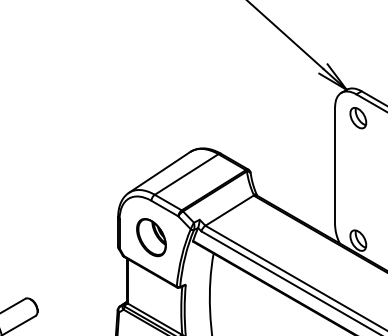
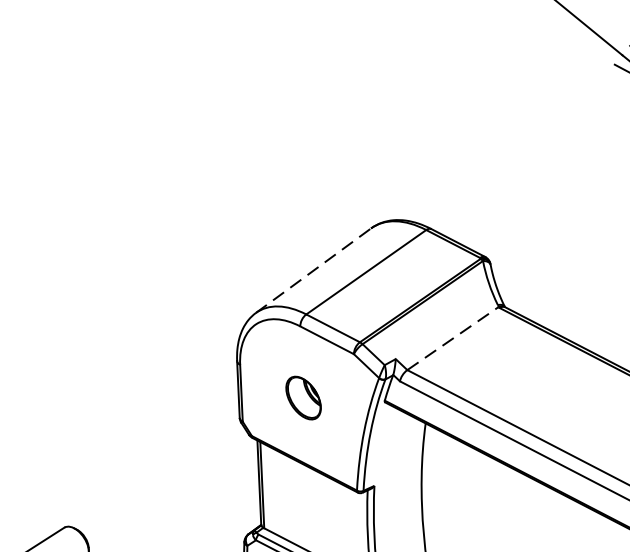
line: (159, 172) -> (313, 270), solid -> dashed
line: (230, 210) -> (454, 338), solid -> dashed
part: (151, 237) -> (303, 397), size x0.6

